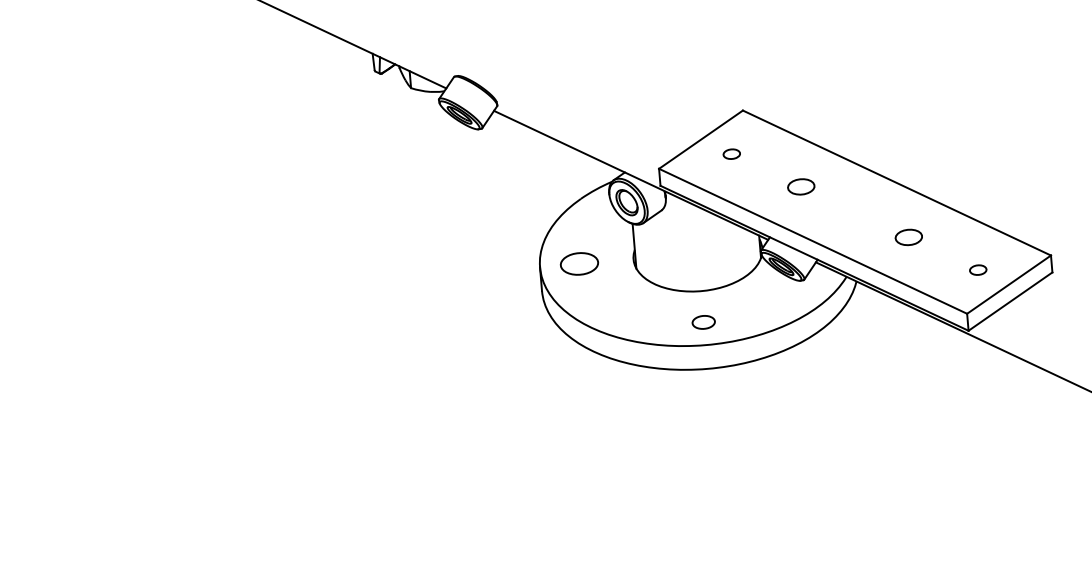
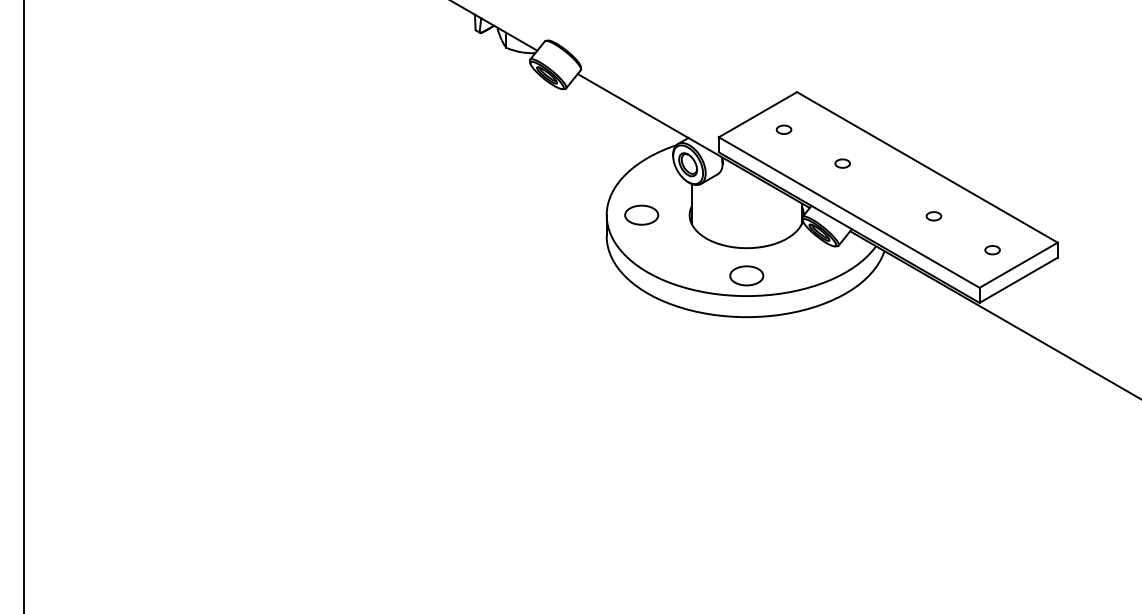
part: (800, 186) -> (842, 163), size x0.62
part: (908, 237) -> (933, 216), size x0.62
part: (703, 321) -> (746, 275), size x1.67

